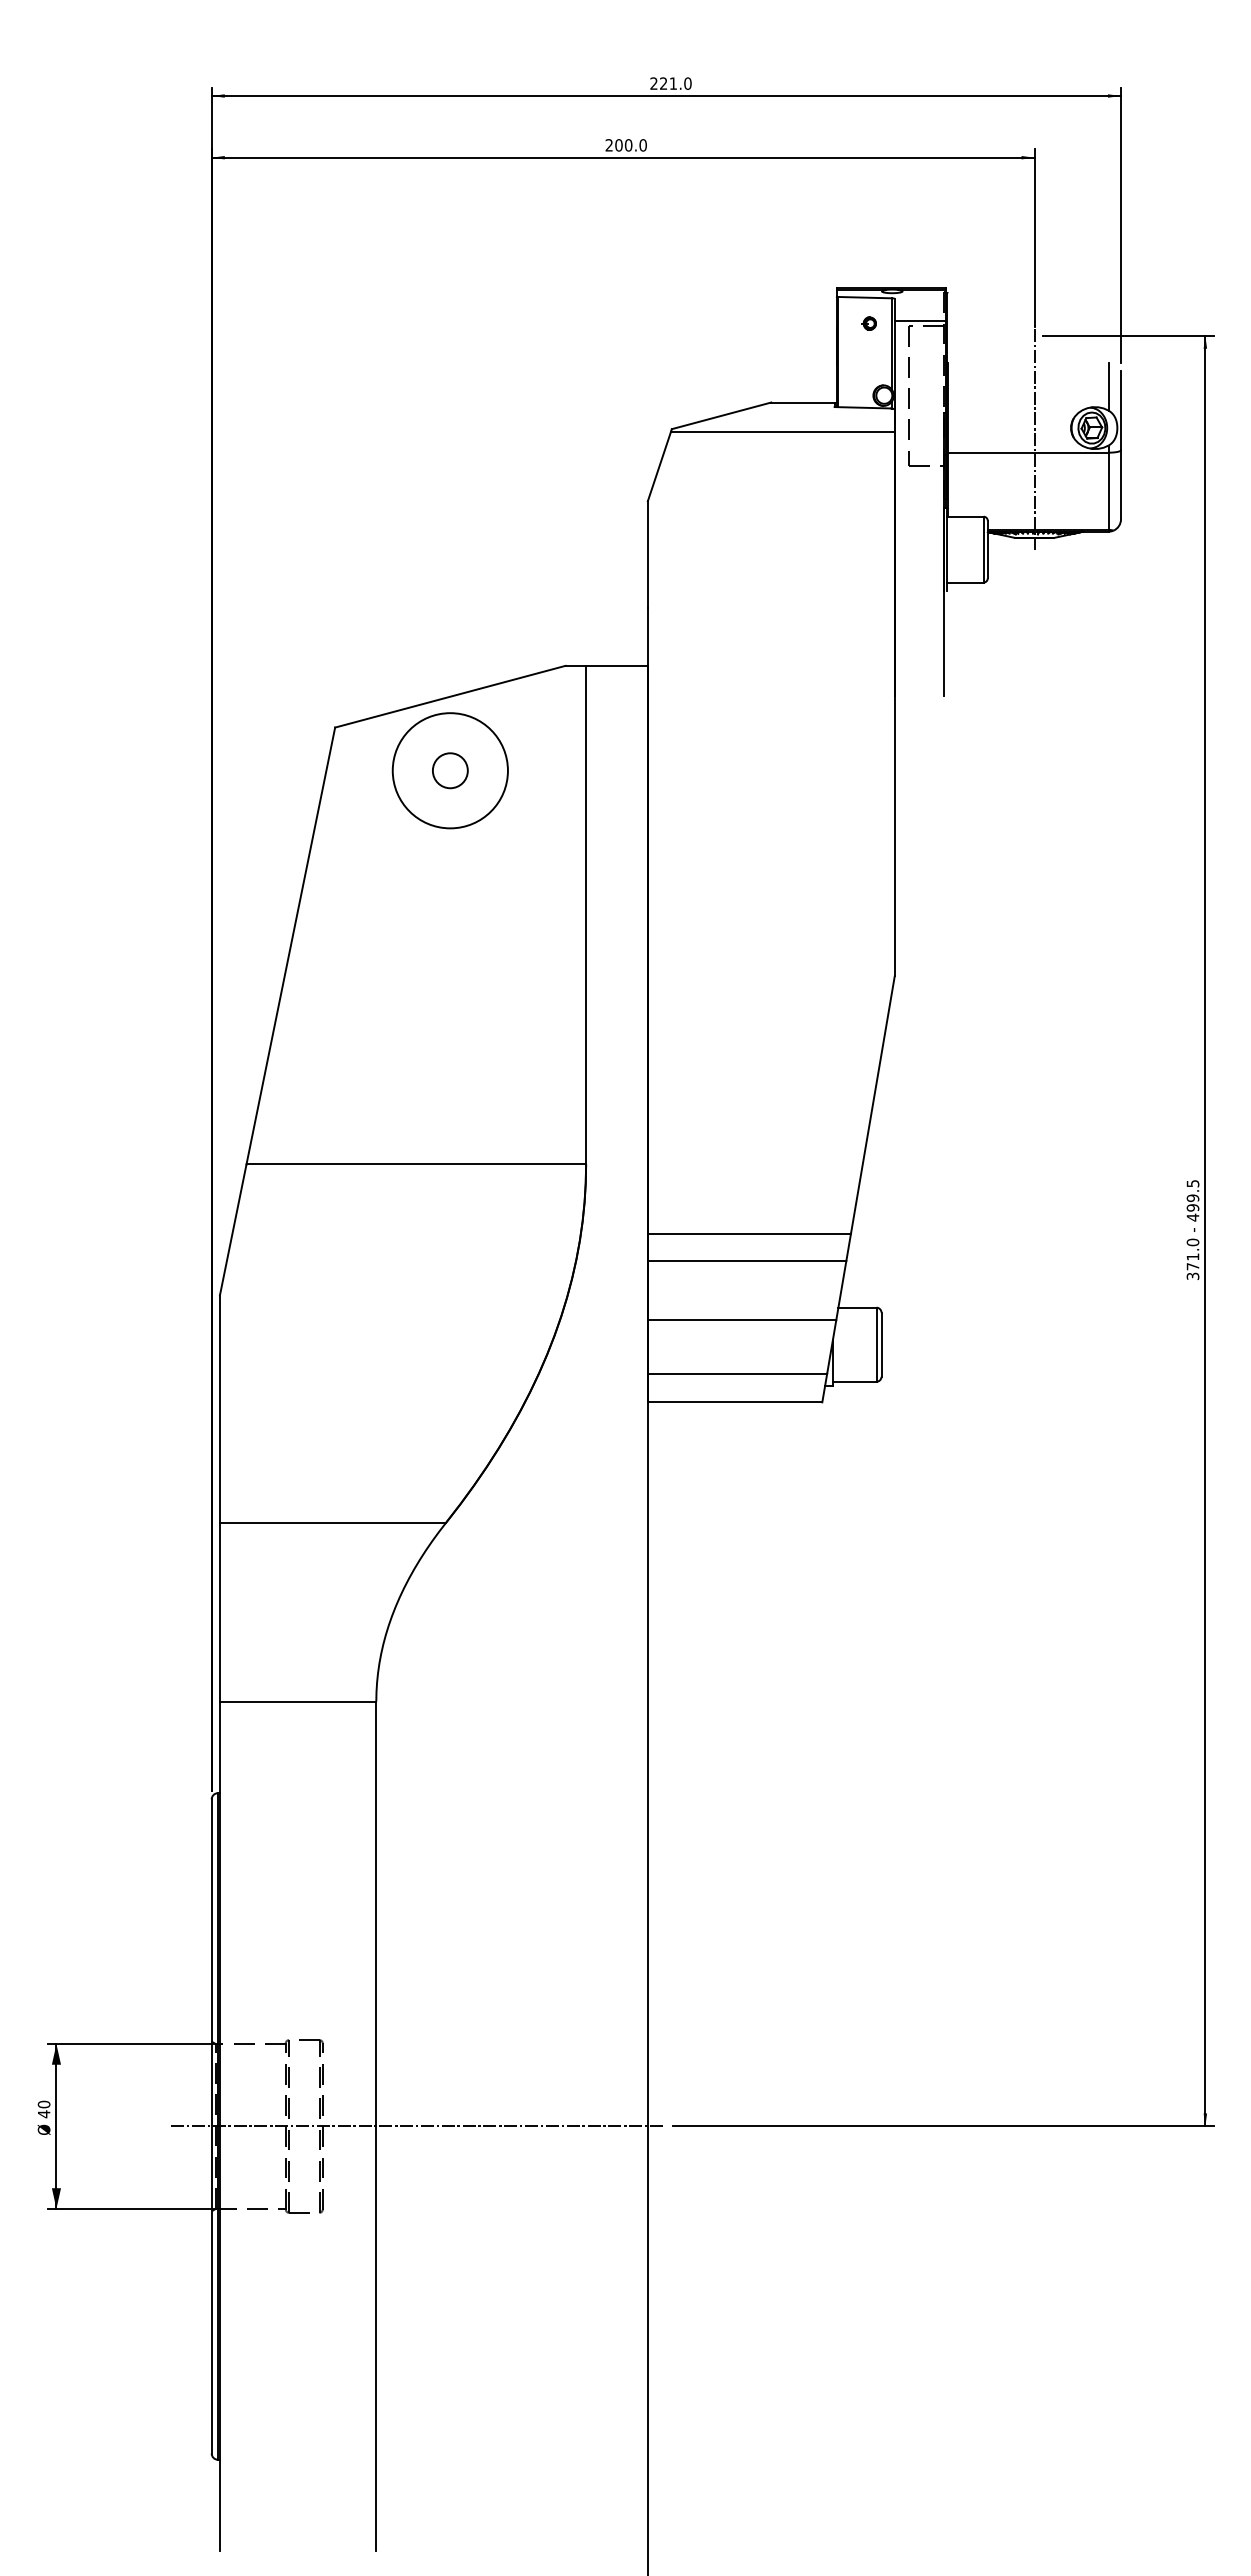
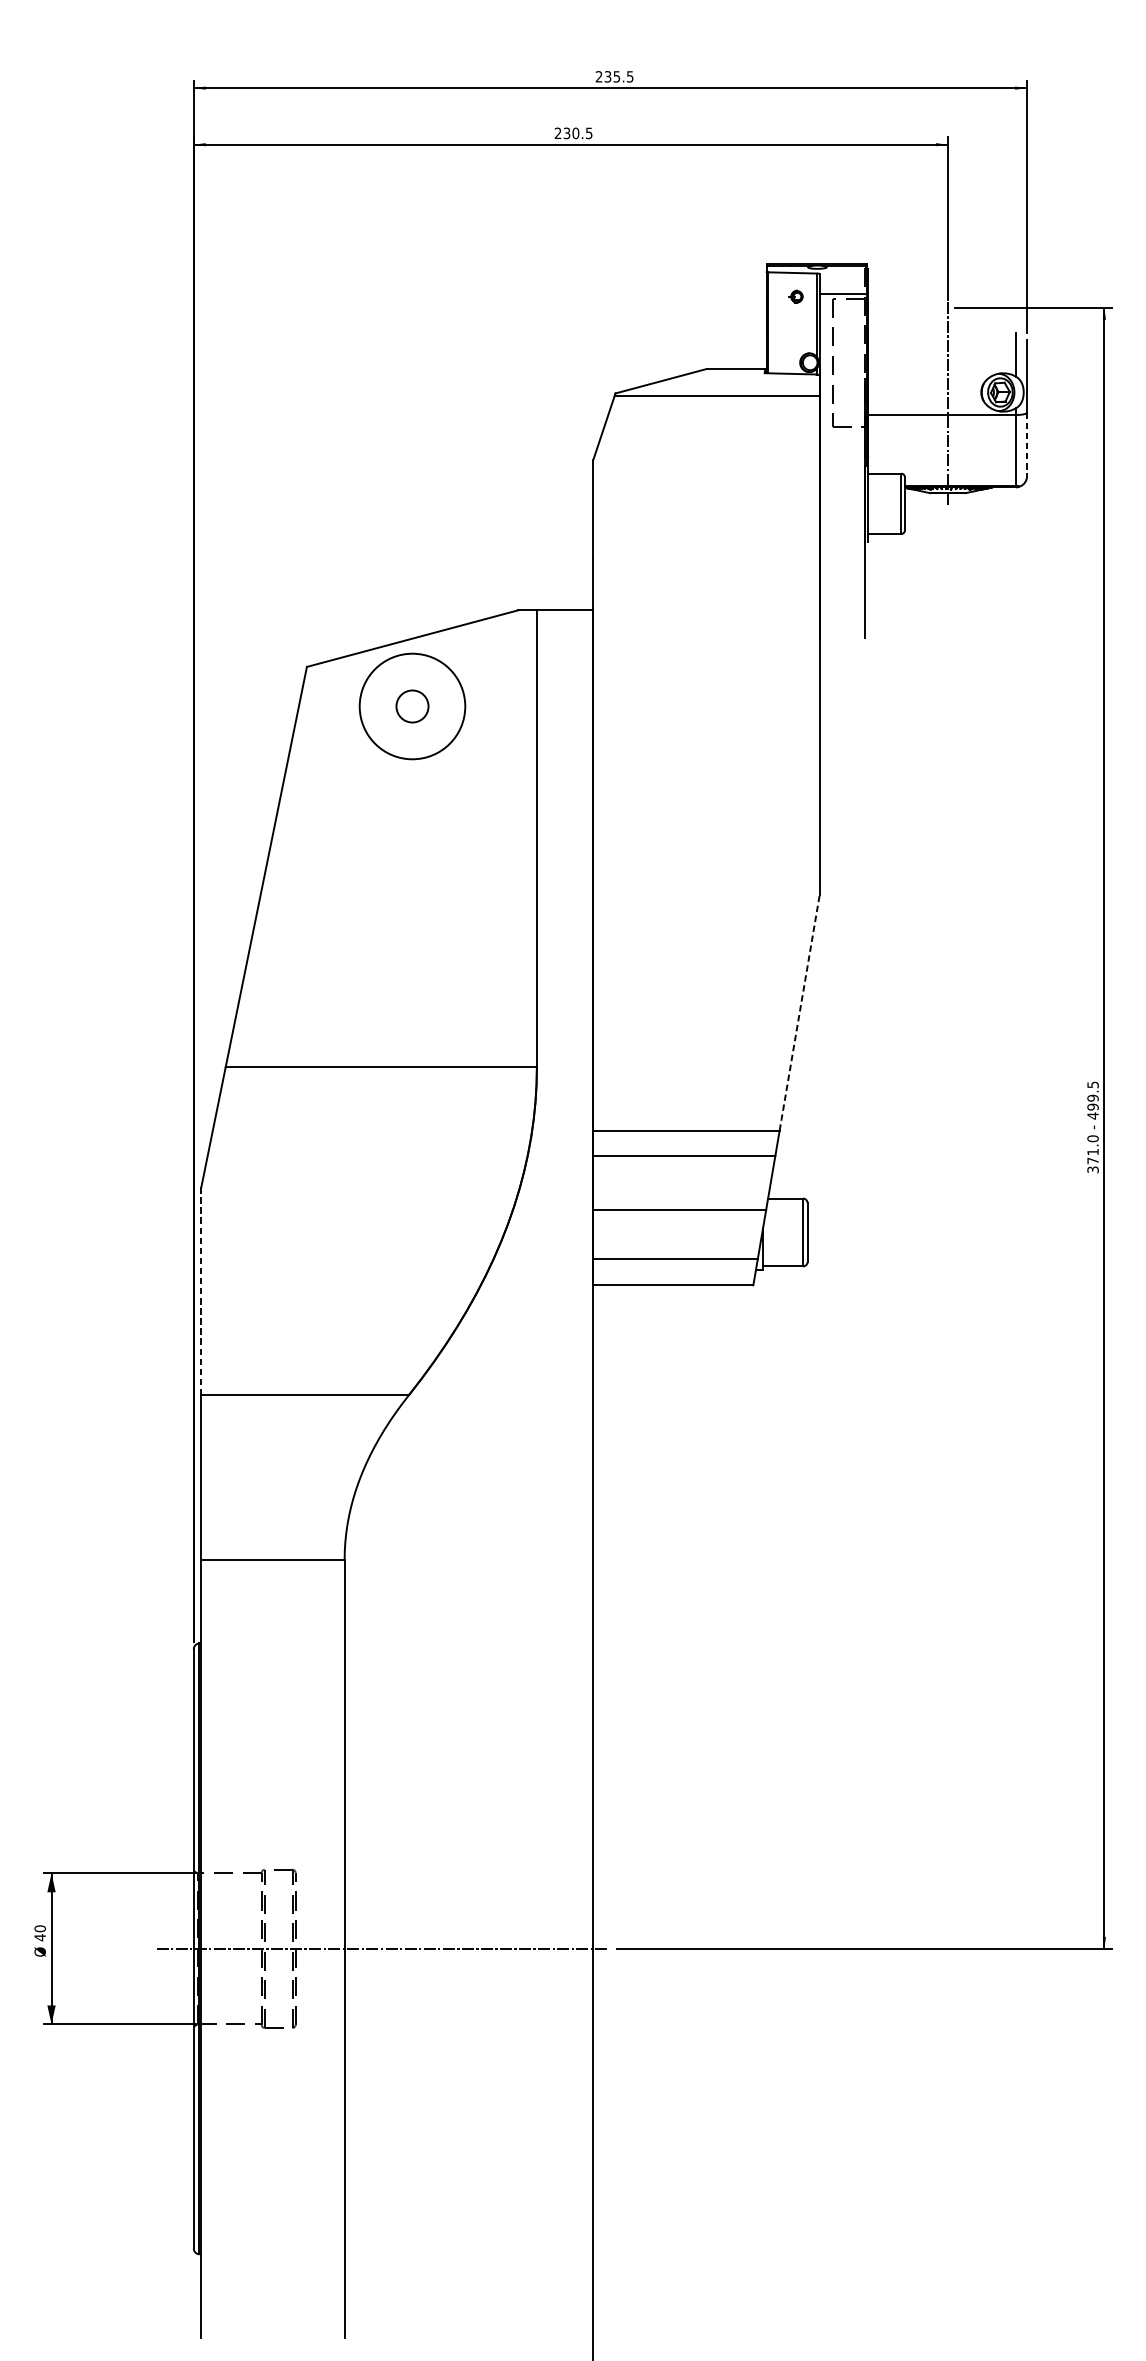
text: (675, 83) -> (618, 76), 221.0 -> 235.5
text: (630, 145) -> (577, 133), 200.0 -> 230.5
line: (1121, 484) -> (1027, 444), solid -> dashed
line: (872, 1104) -> (799, 1012), solid -> dashed
line: (219, 1408) -> (200, 1290), solid -> dashed

